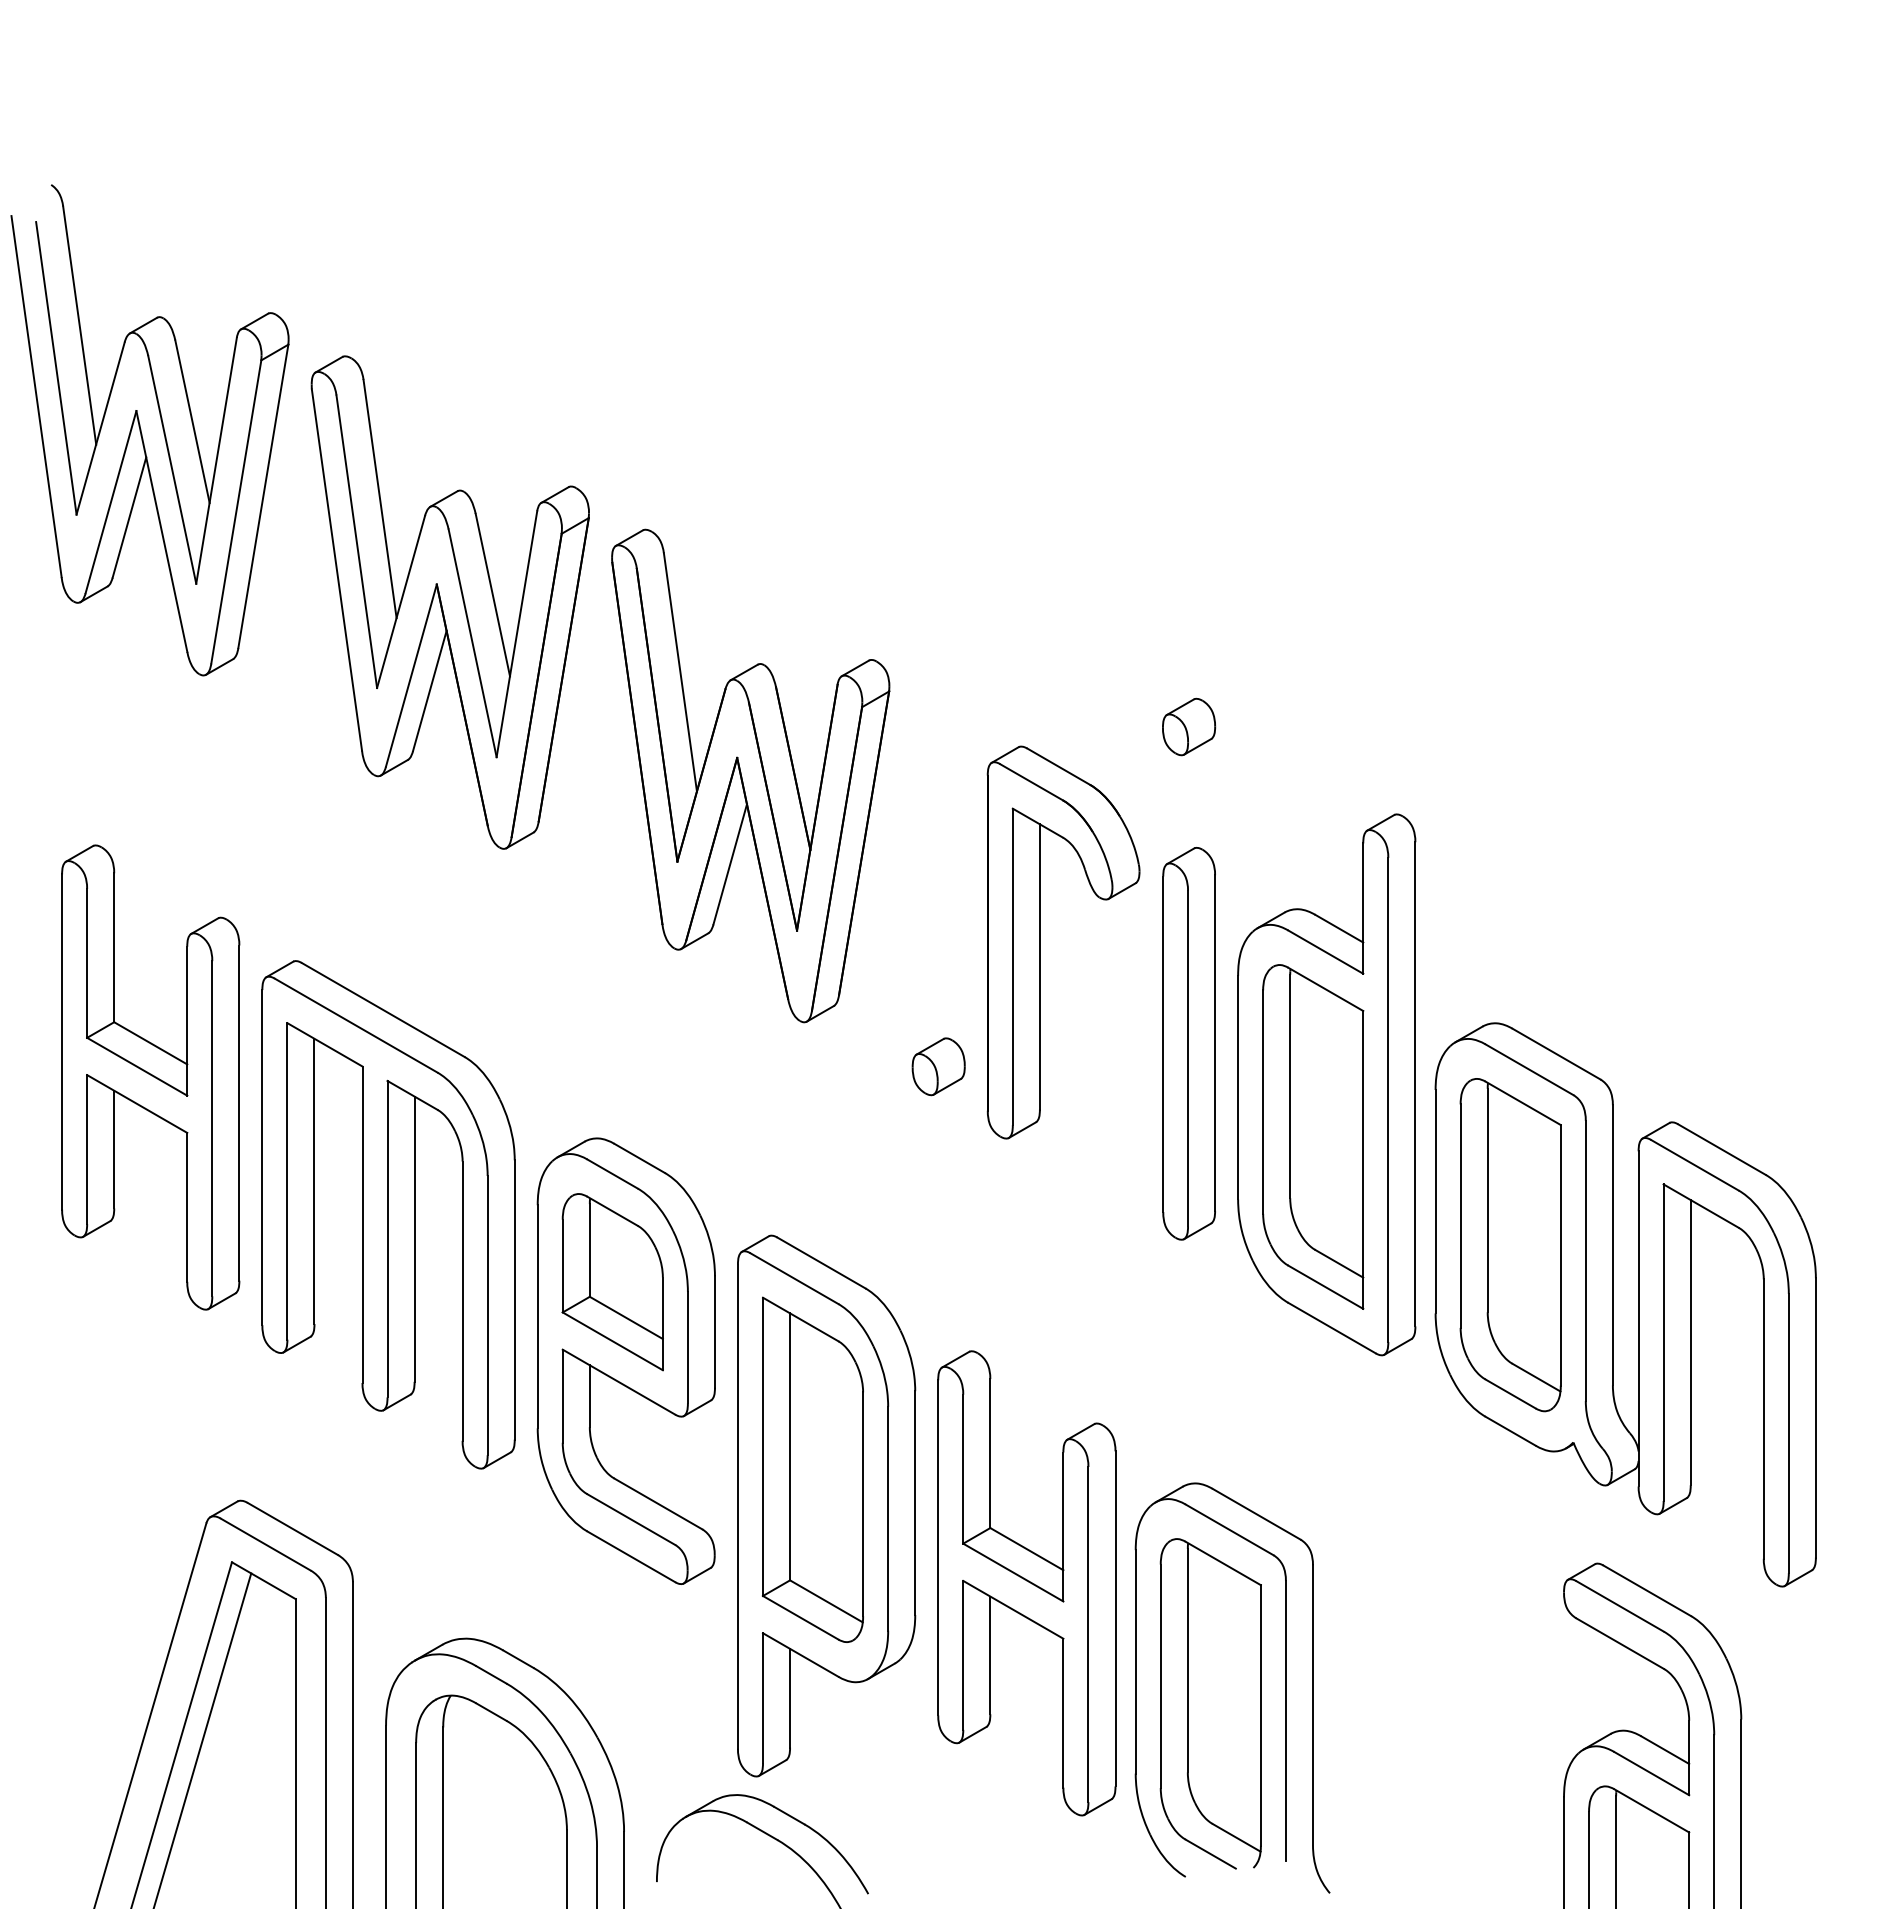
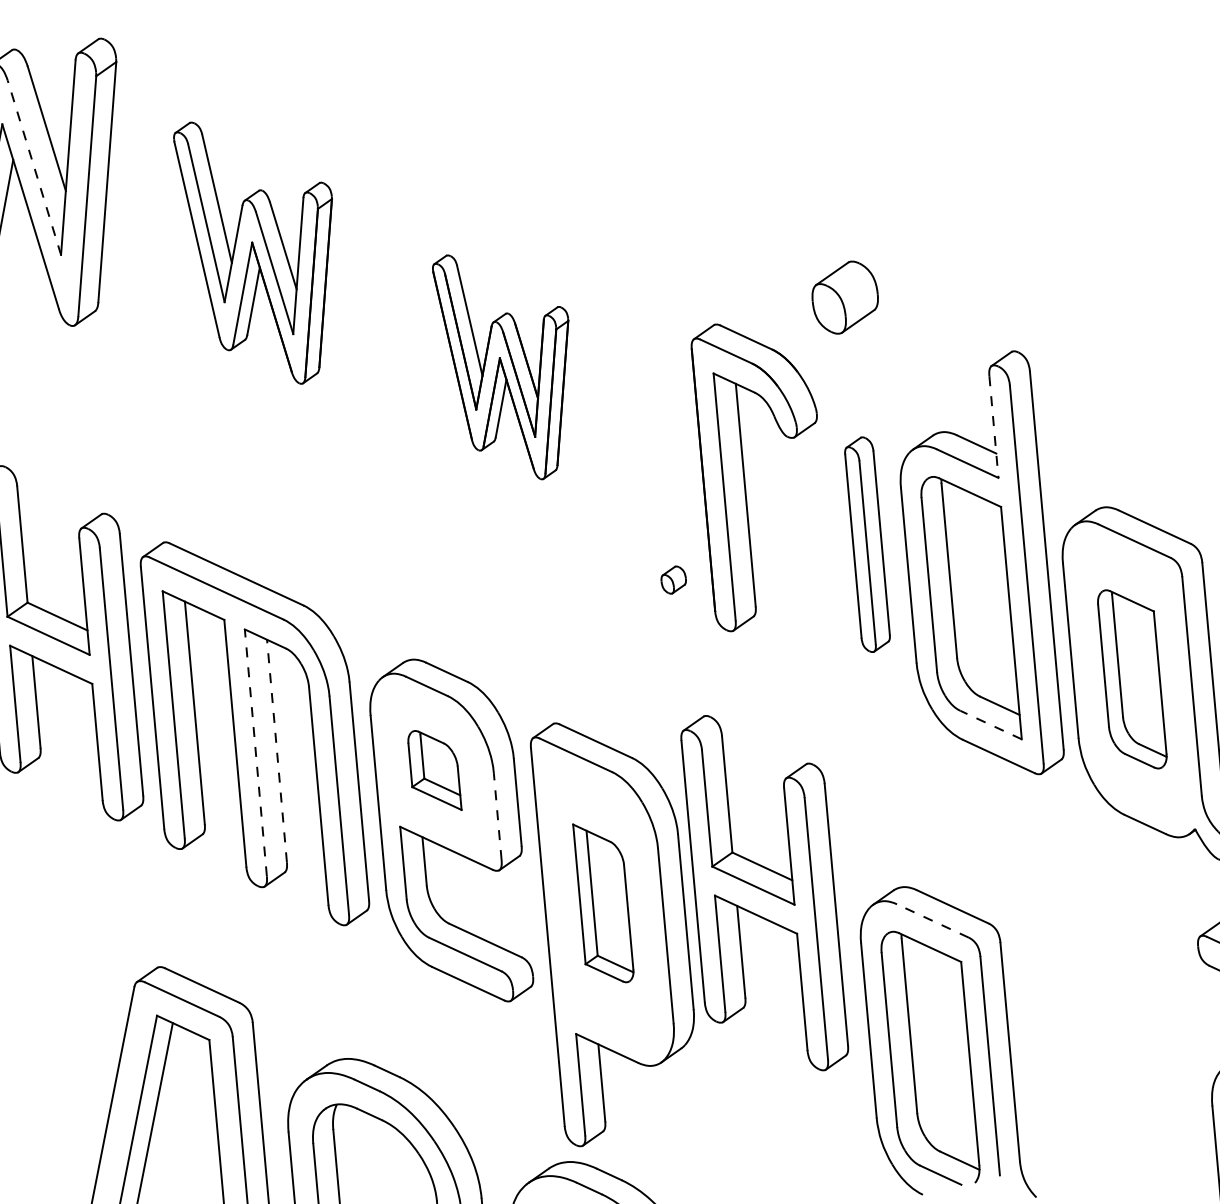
line: (172, 469) -> (34, 167), solid -> dashed
part: (449, 602) -> (259, 251), size x0.7
part: (1189, 726) -> (845, 297), size x1.6
part: (750, 775) -> (506, 365), size x0.6
line: (1363, 909) -> (994, 427), solid -> dashed
part: (1188, 1043) -> (867, 544), size x0.7
part: (938, 1066) -> (673, 579), size x0.6
line: (387, 1238) -> (255, 752), solid -> dashed
line: (414, 1239) -> (276, 751), solid -> dashed
part: (1510, 1245) -> (1132, 679), size x0.7
part: (612, 1282) -> (434, 771), size x0.6
line: (1325, 1287) -> (990, 725), solid -> dashed
line: (687, 1347) -> (497, 816), solid -> dashed
part: (812, 1469) -> (603, 902), size x0.6
line: (1229, 1529) -> (932, 920), solid -> dashed
part: (1026, 1583) -> (764, 893), moved

